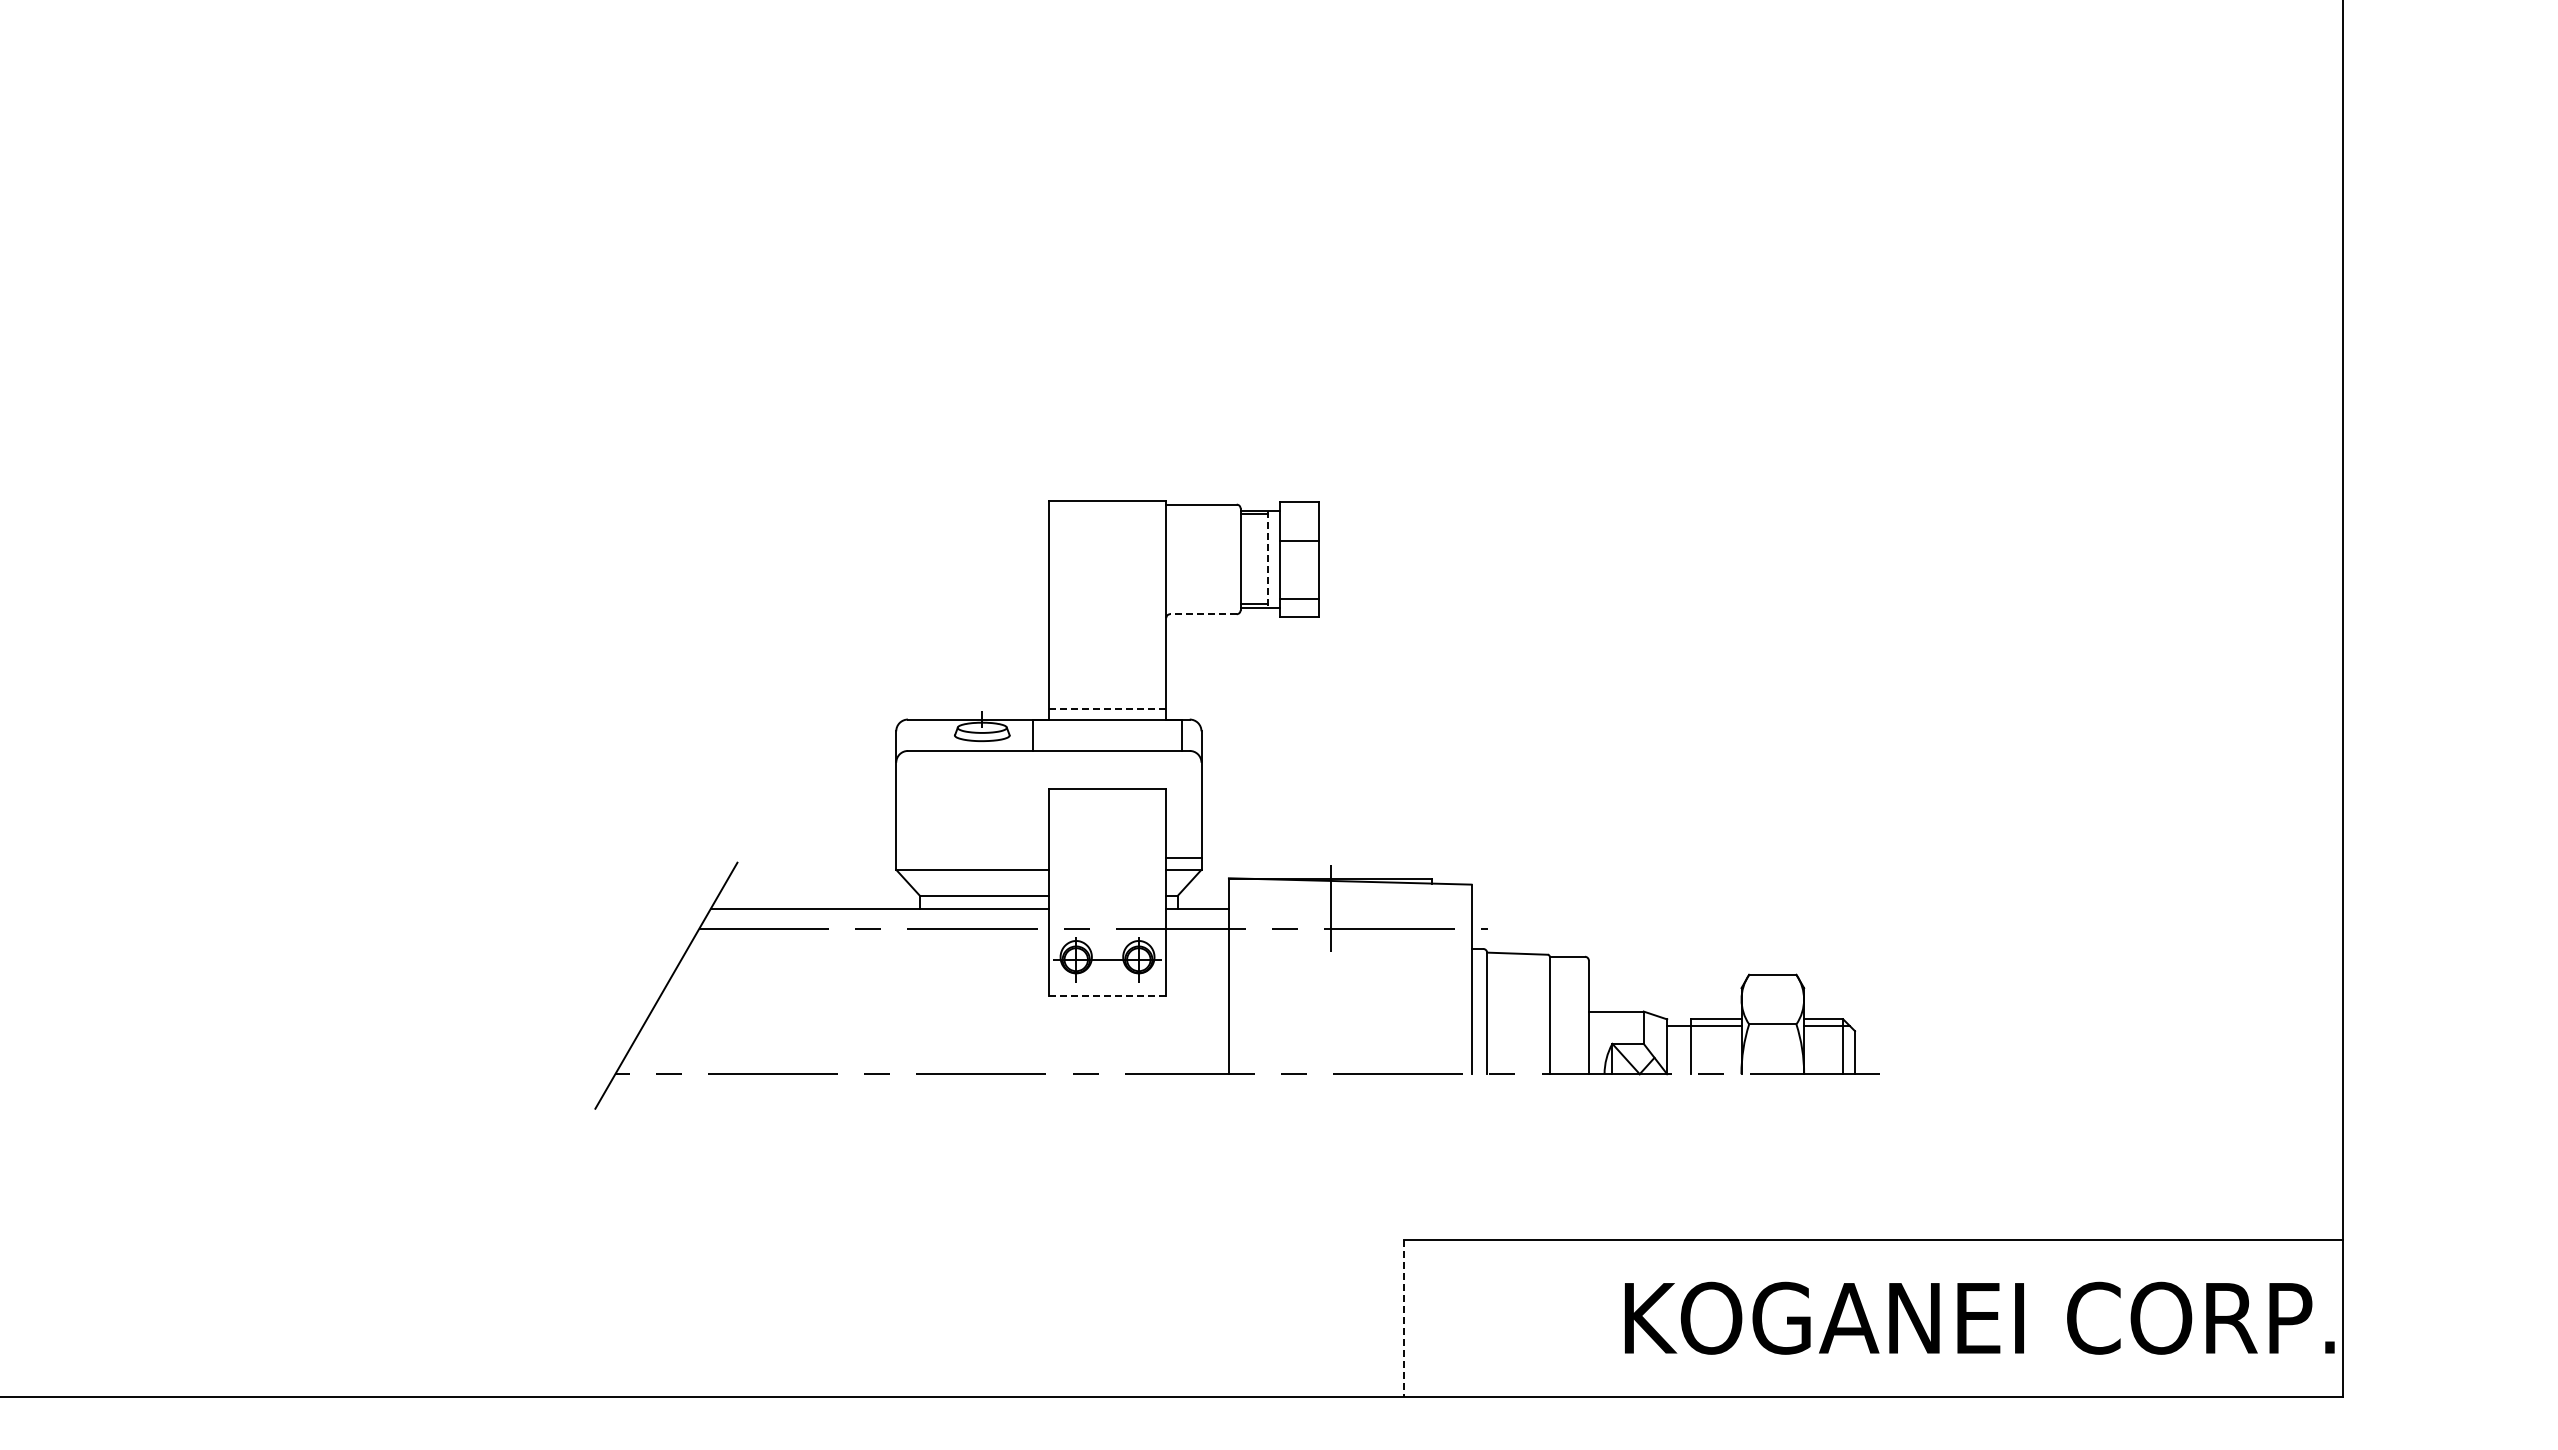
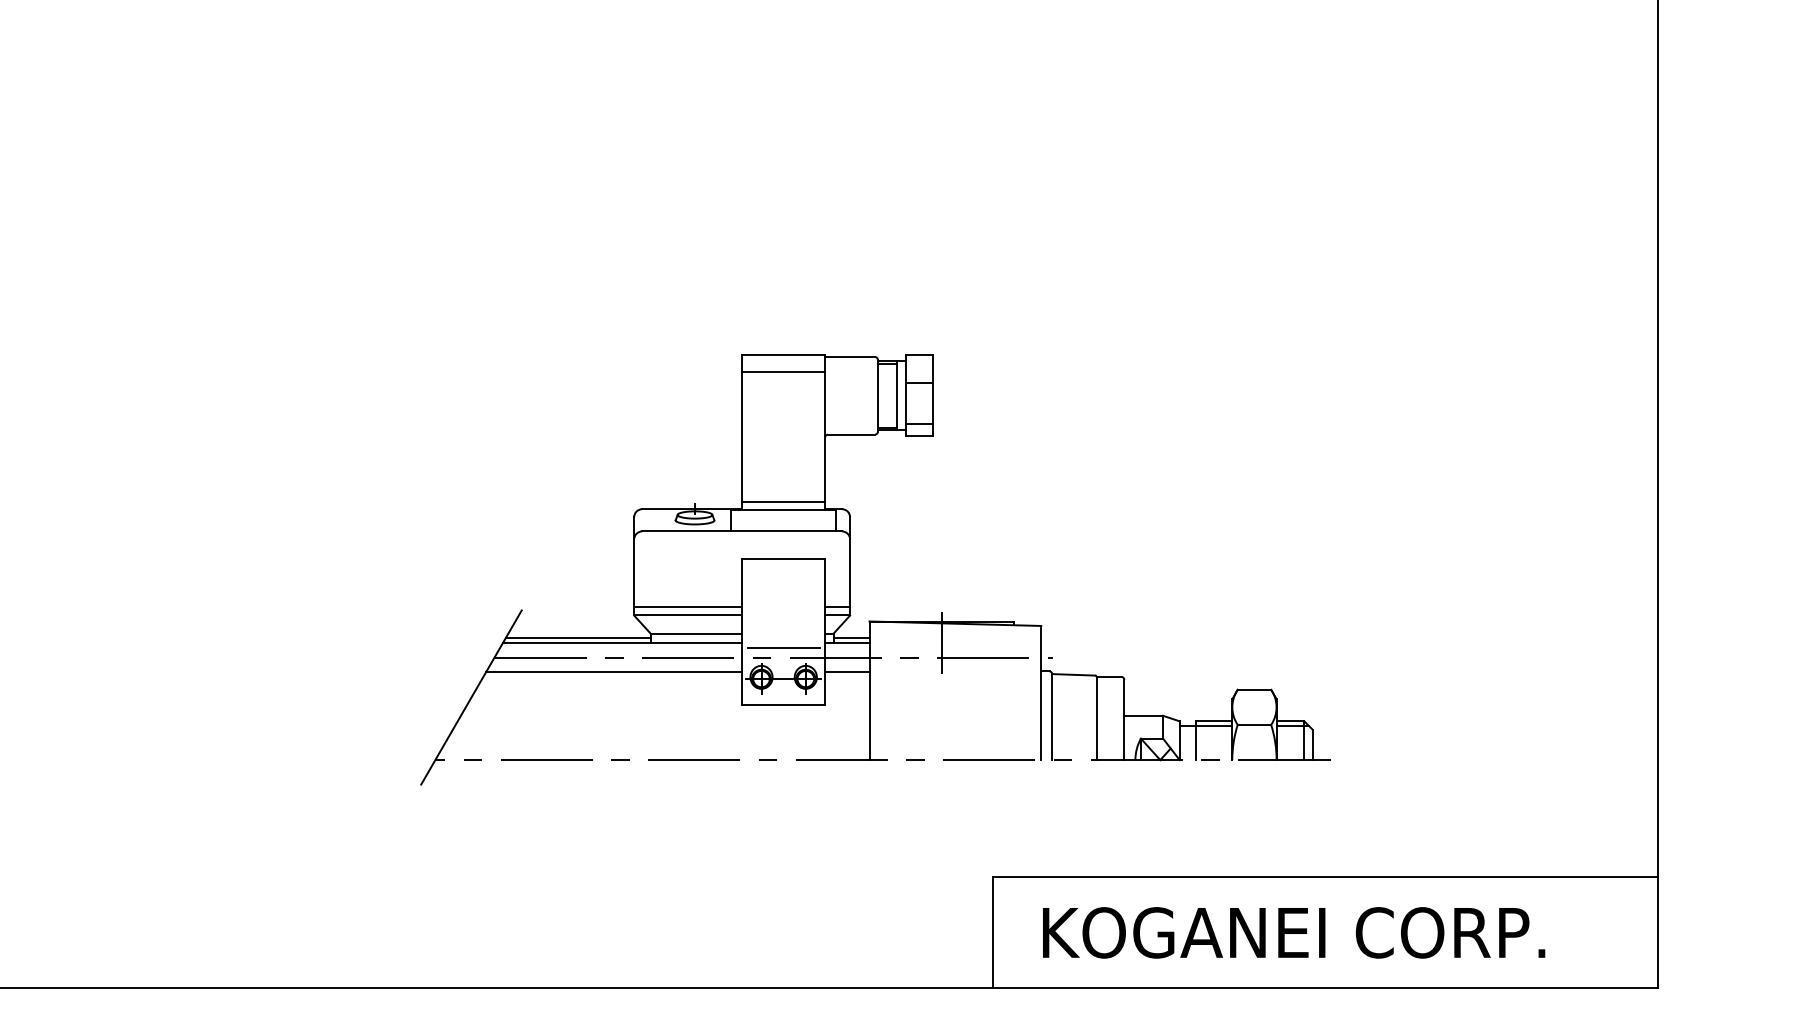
line: (1107, 525) -> (783, 371), added
line: (1268, 559) -> (897, 395), dashed -> solid
line: (1202, 614) -> (850, 434), dashed -> solid
line: (1107, 709) -> (783, 502), dashed -> solid
line: (972, 858) -> (688, 607), added
line: (816, 902) -> (577, 638), added
line: (1203, 902) -> (851, 638), added
line: (1107, 915) -> (783, 647), added
line: (867, 950) -> (613, 672), added
line: (1197, 950) -> (847, 672), added
line: (1107, 996) -> (783, 705), dashed -> solid
text: (1979, 1317) -> (1293, 932), moved
line: (1403, 1318) -> (993, 933), dashed -> solid

